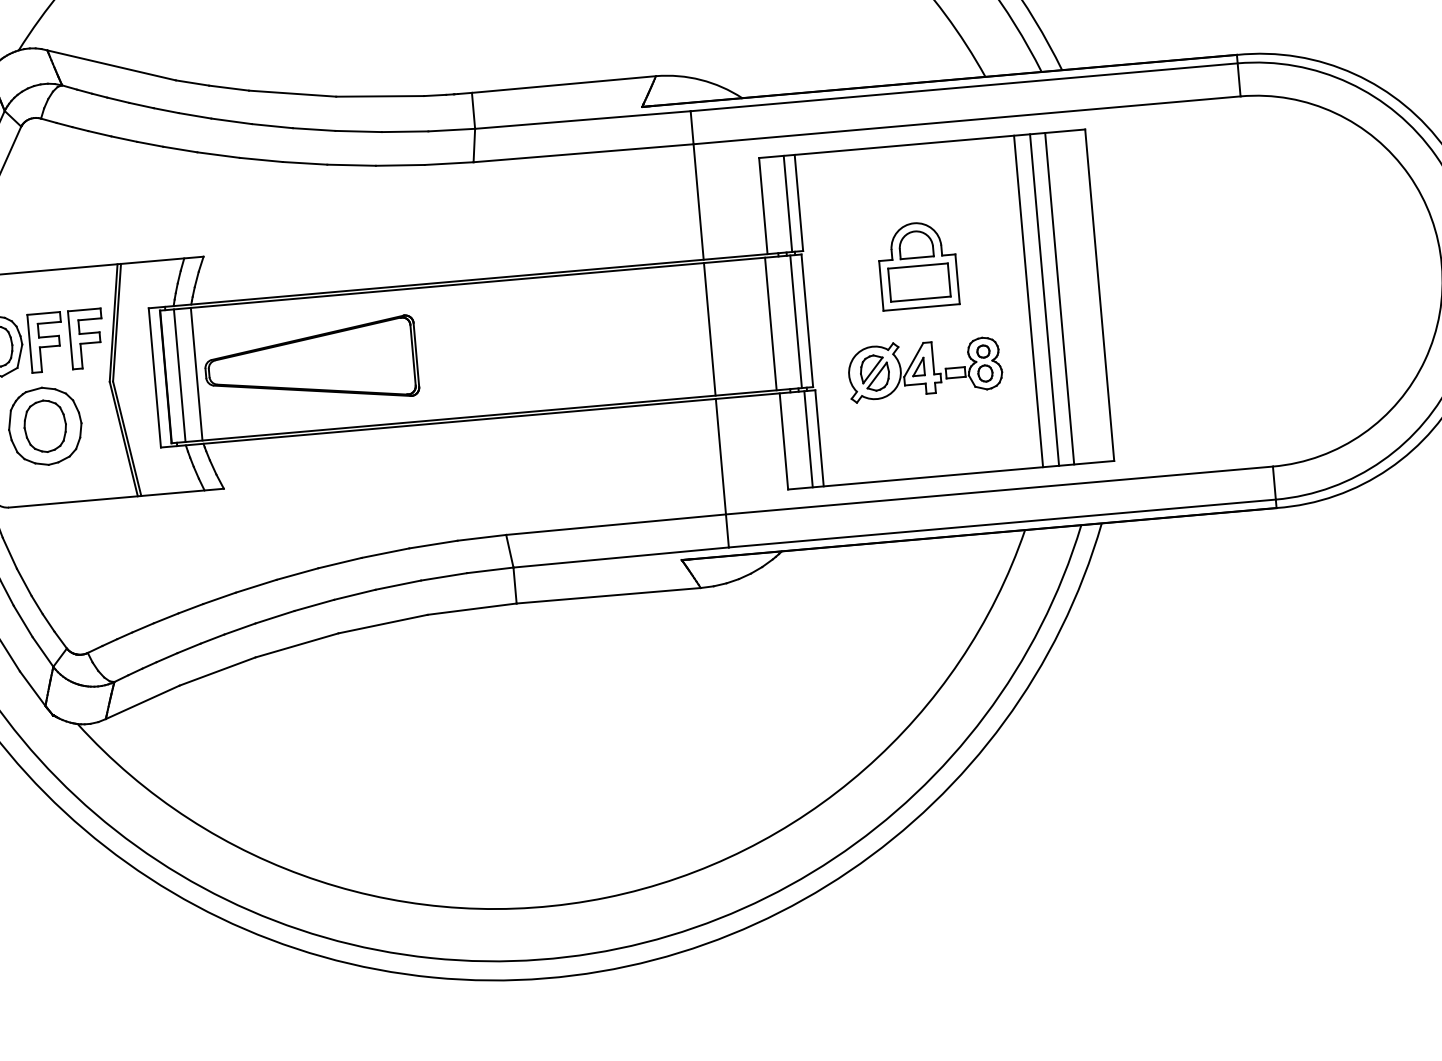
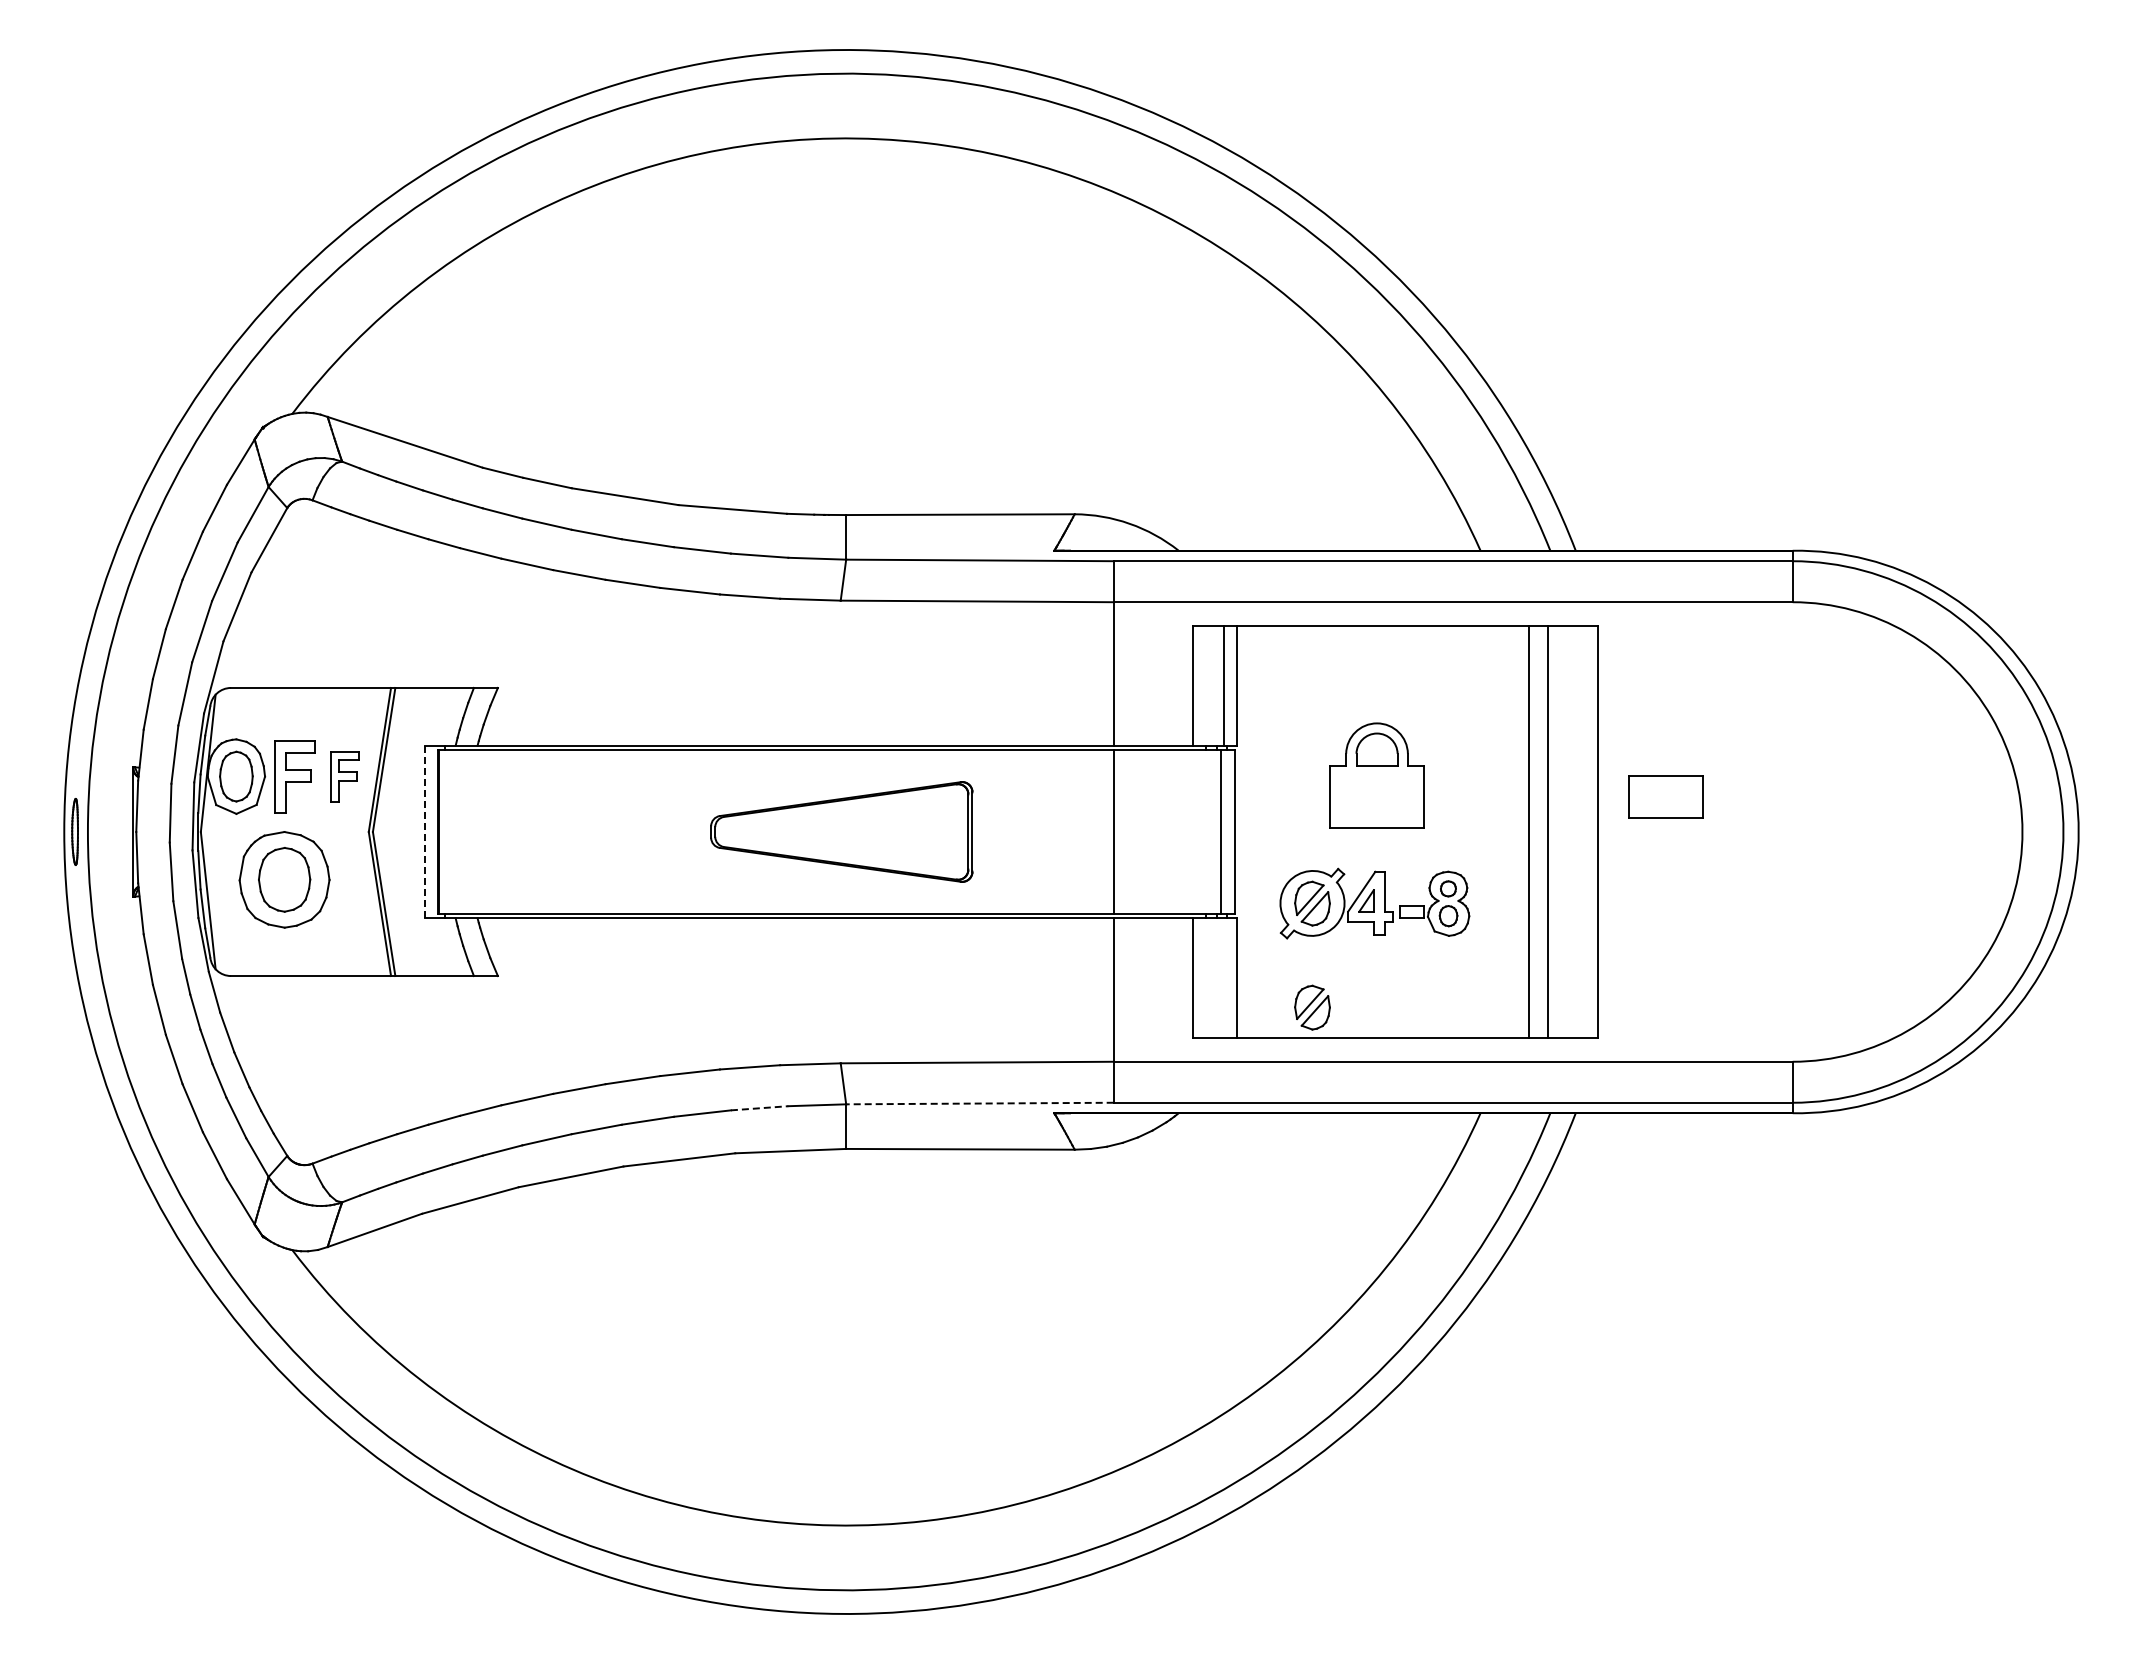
part: (918, 282) -> (1665, 796), moved
line: (1028, 301) -> (1509, 831), removed
line: (770, 323) -> (1189, 831), removed
part: (86, 338) -> (344, 776), size x0.7
part: (310, 363) -> (841, 831), moved
line: (196, 373) -> (476, 831), removed
line: (179, 375) -> (455, 831), removed
line: (154, 378) -> (424, 832), solid -> dashed
line: (808, 438) -> (1223, 977), removed
part: (882, 456) -> (1312, 1007), added
line: (620, 557) -> (979, 1103), solid -> dashed
line: (443, 577) -> (759, 1108), solid -> dashed

